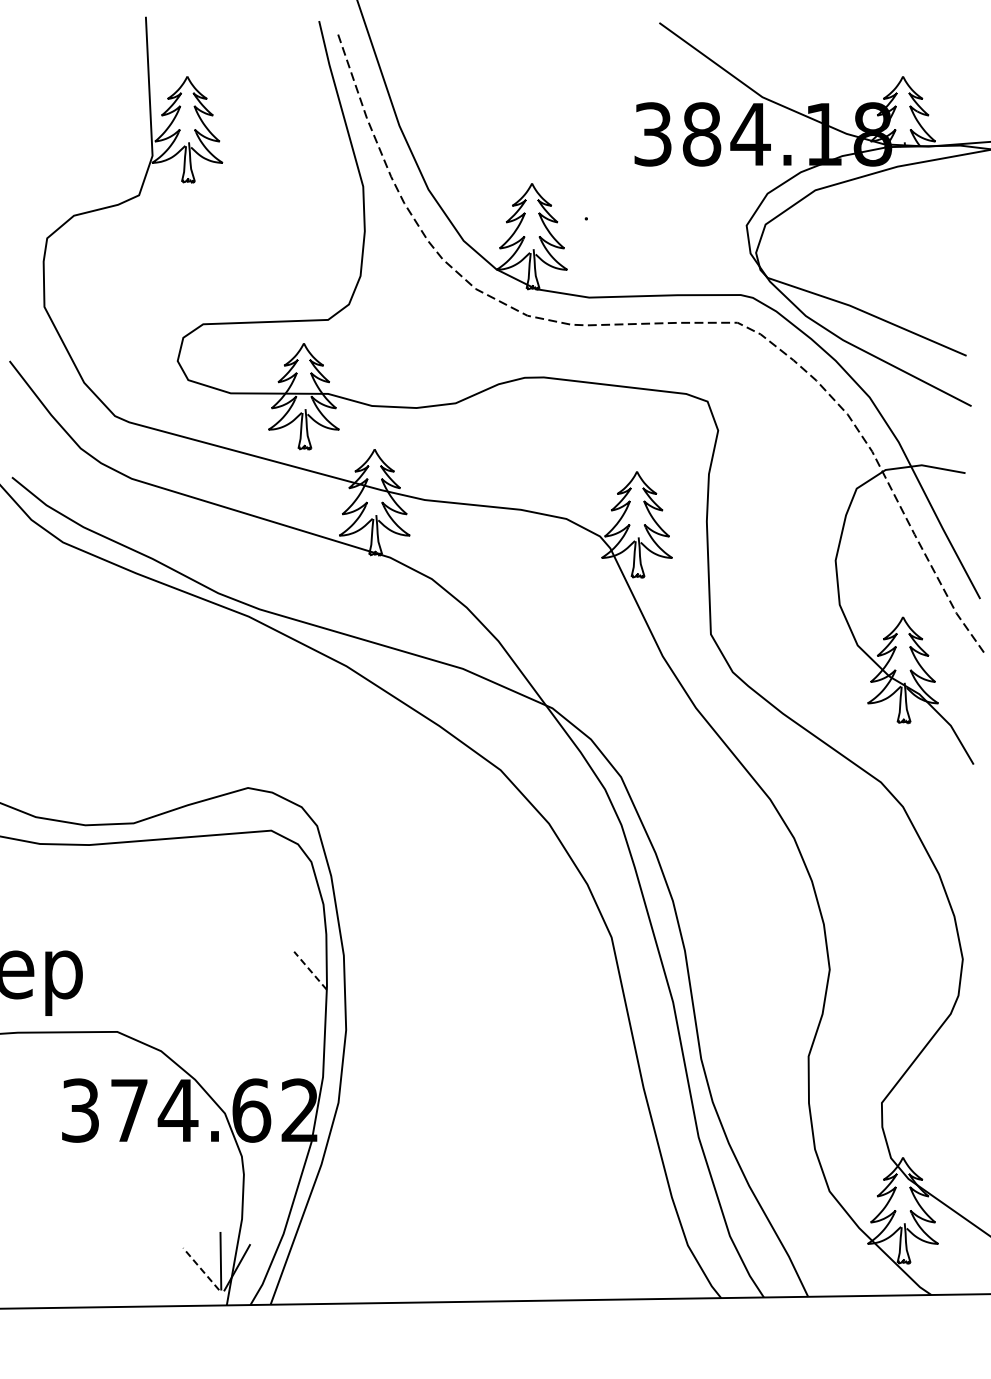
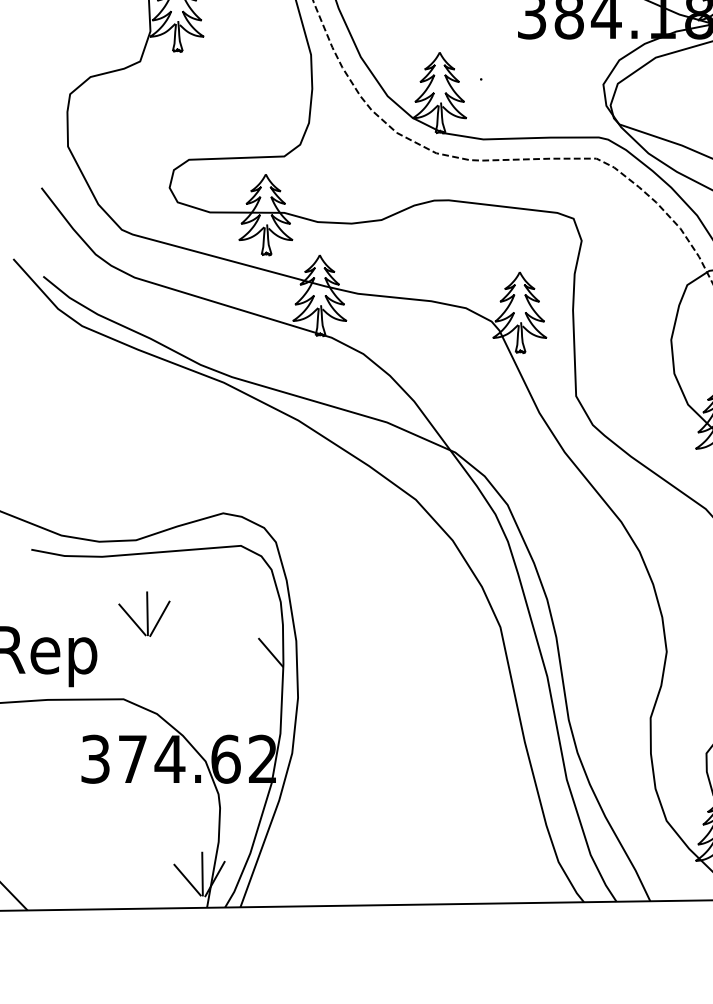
part: (144, 920) -> (144, 614), added
line: (310, 970) -> (270, 652), dashed -> solid
line: (201, 1269) -> (187, 880), dashed -> solid

